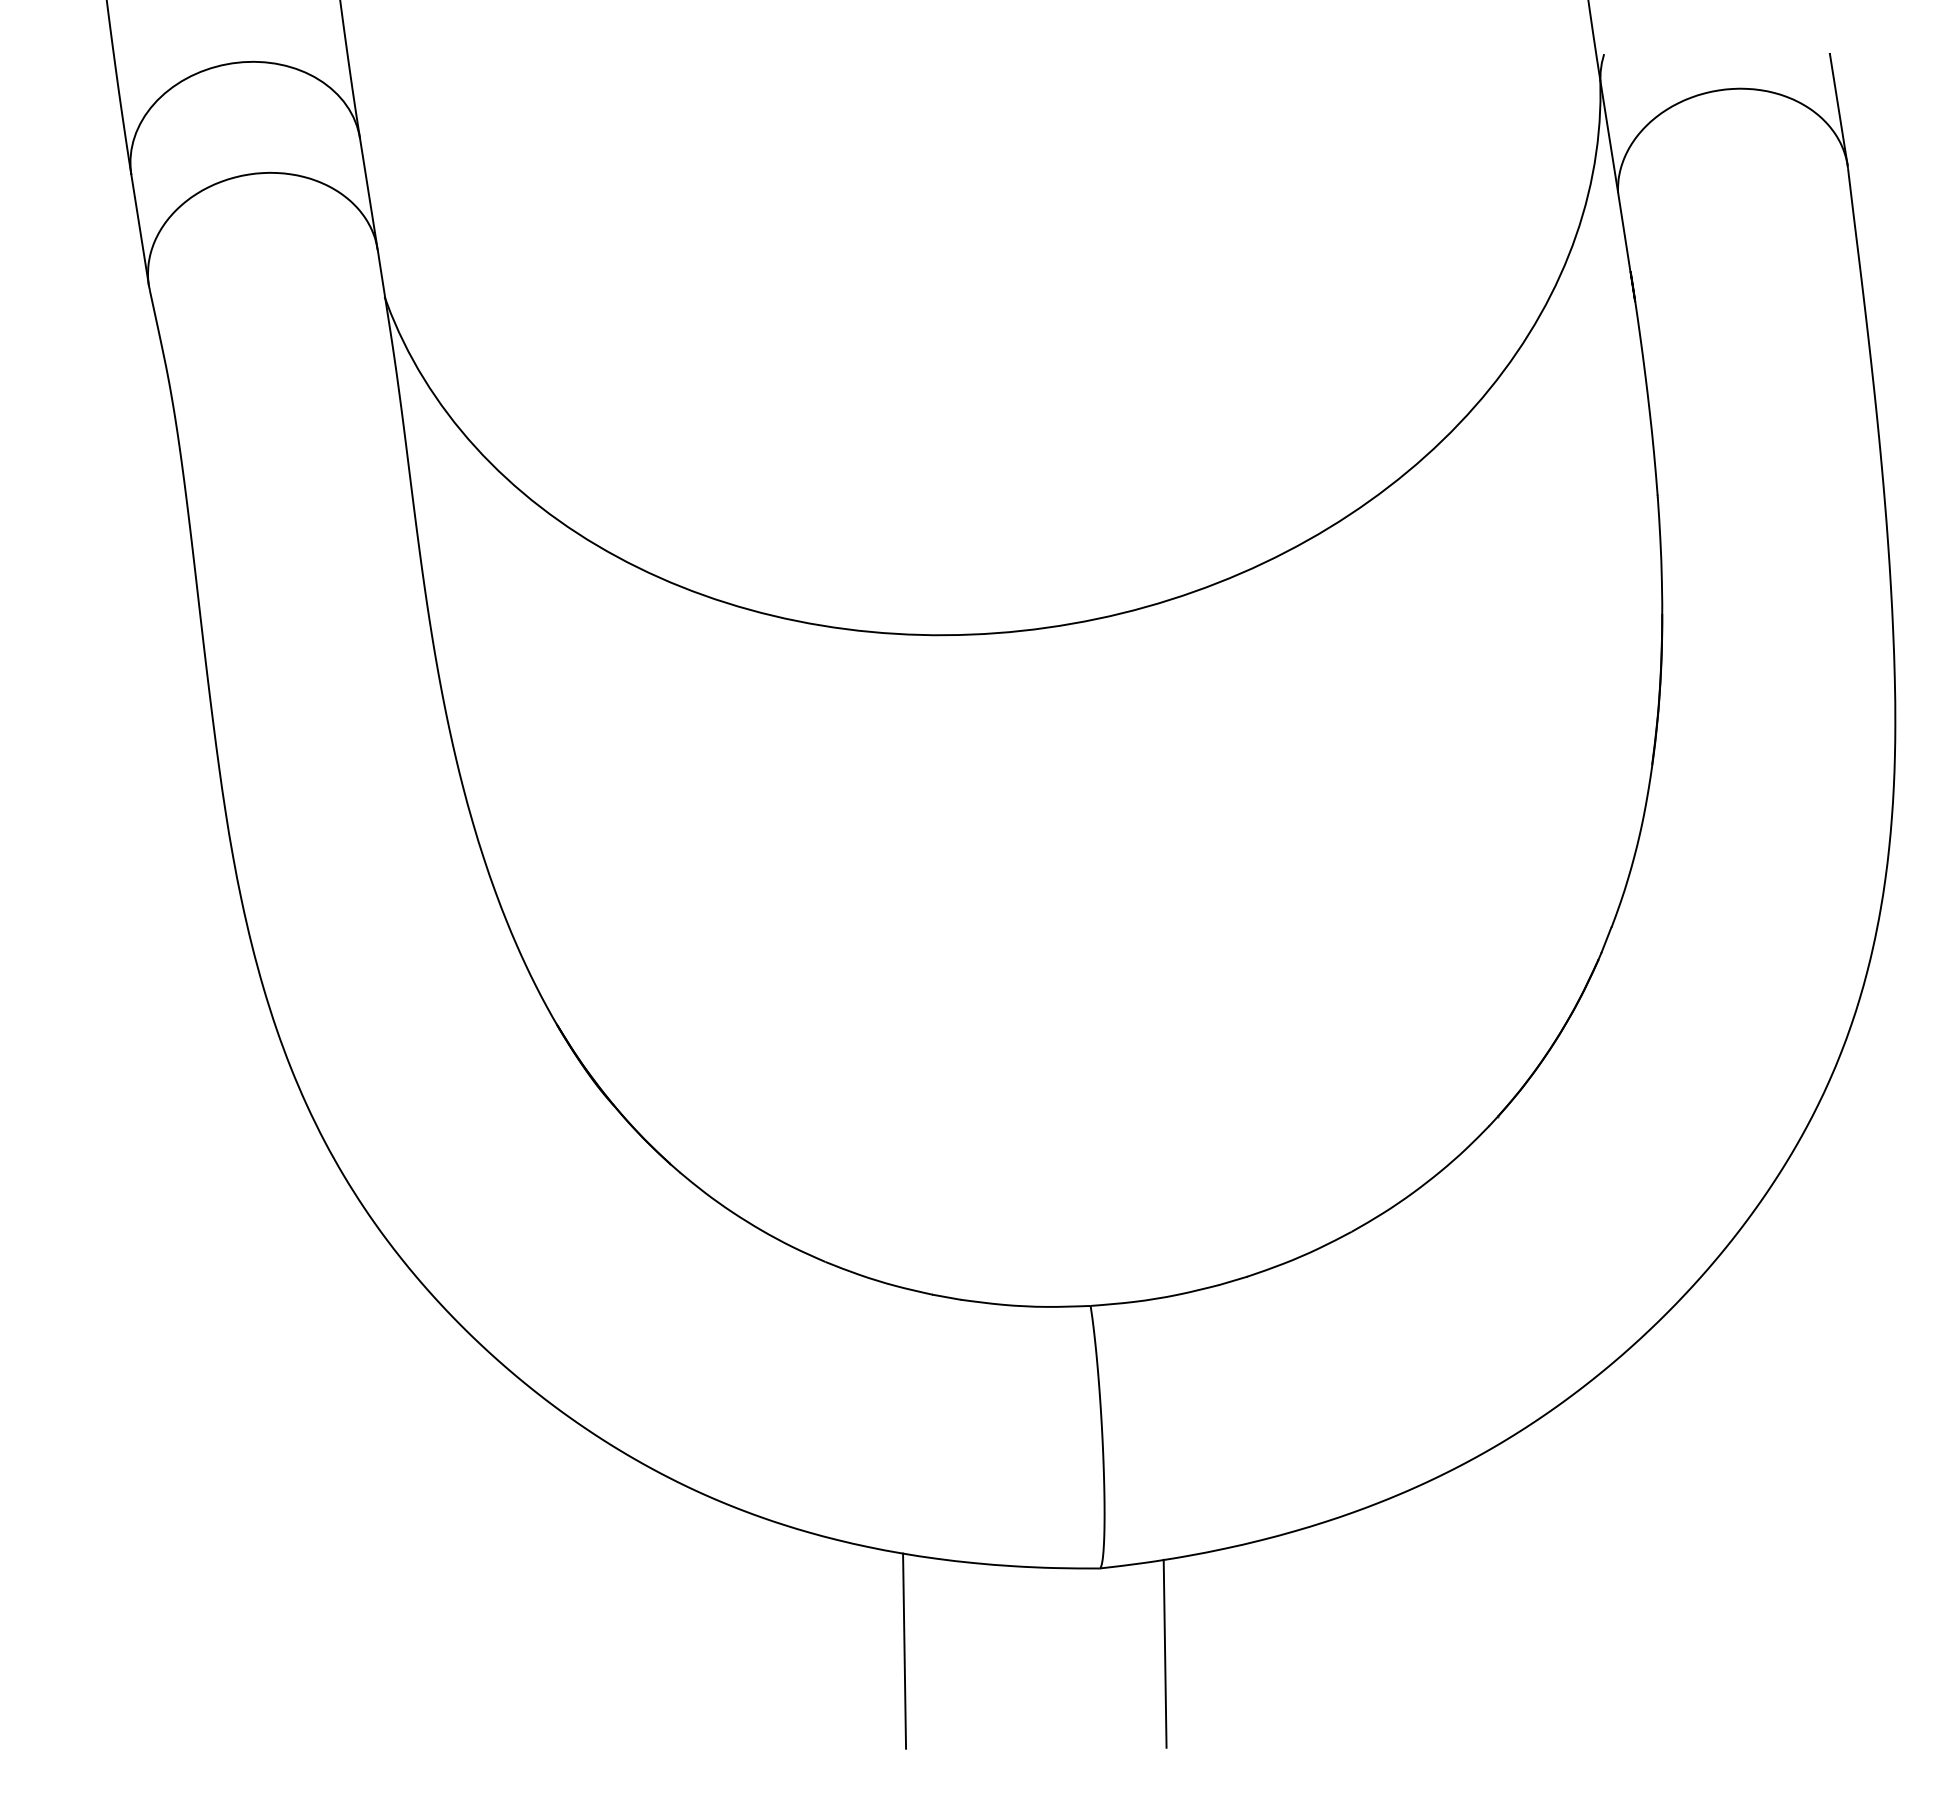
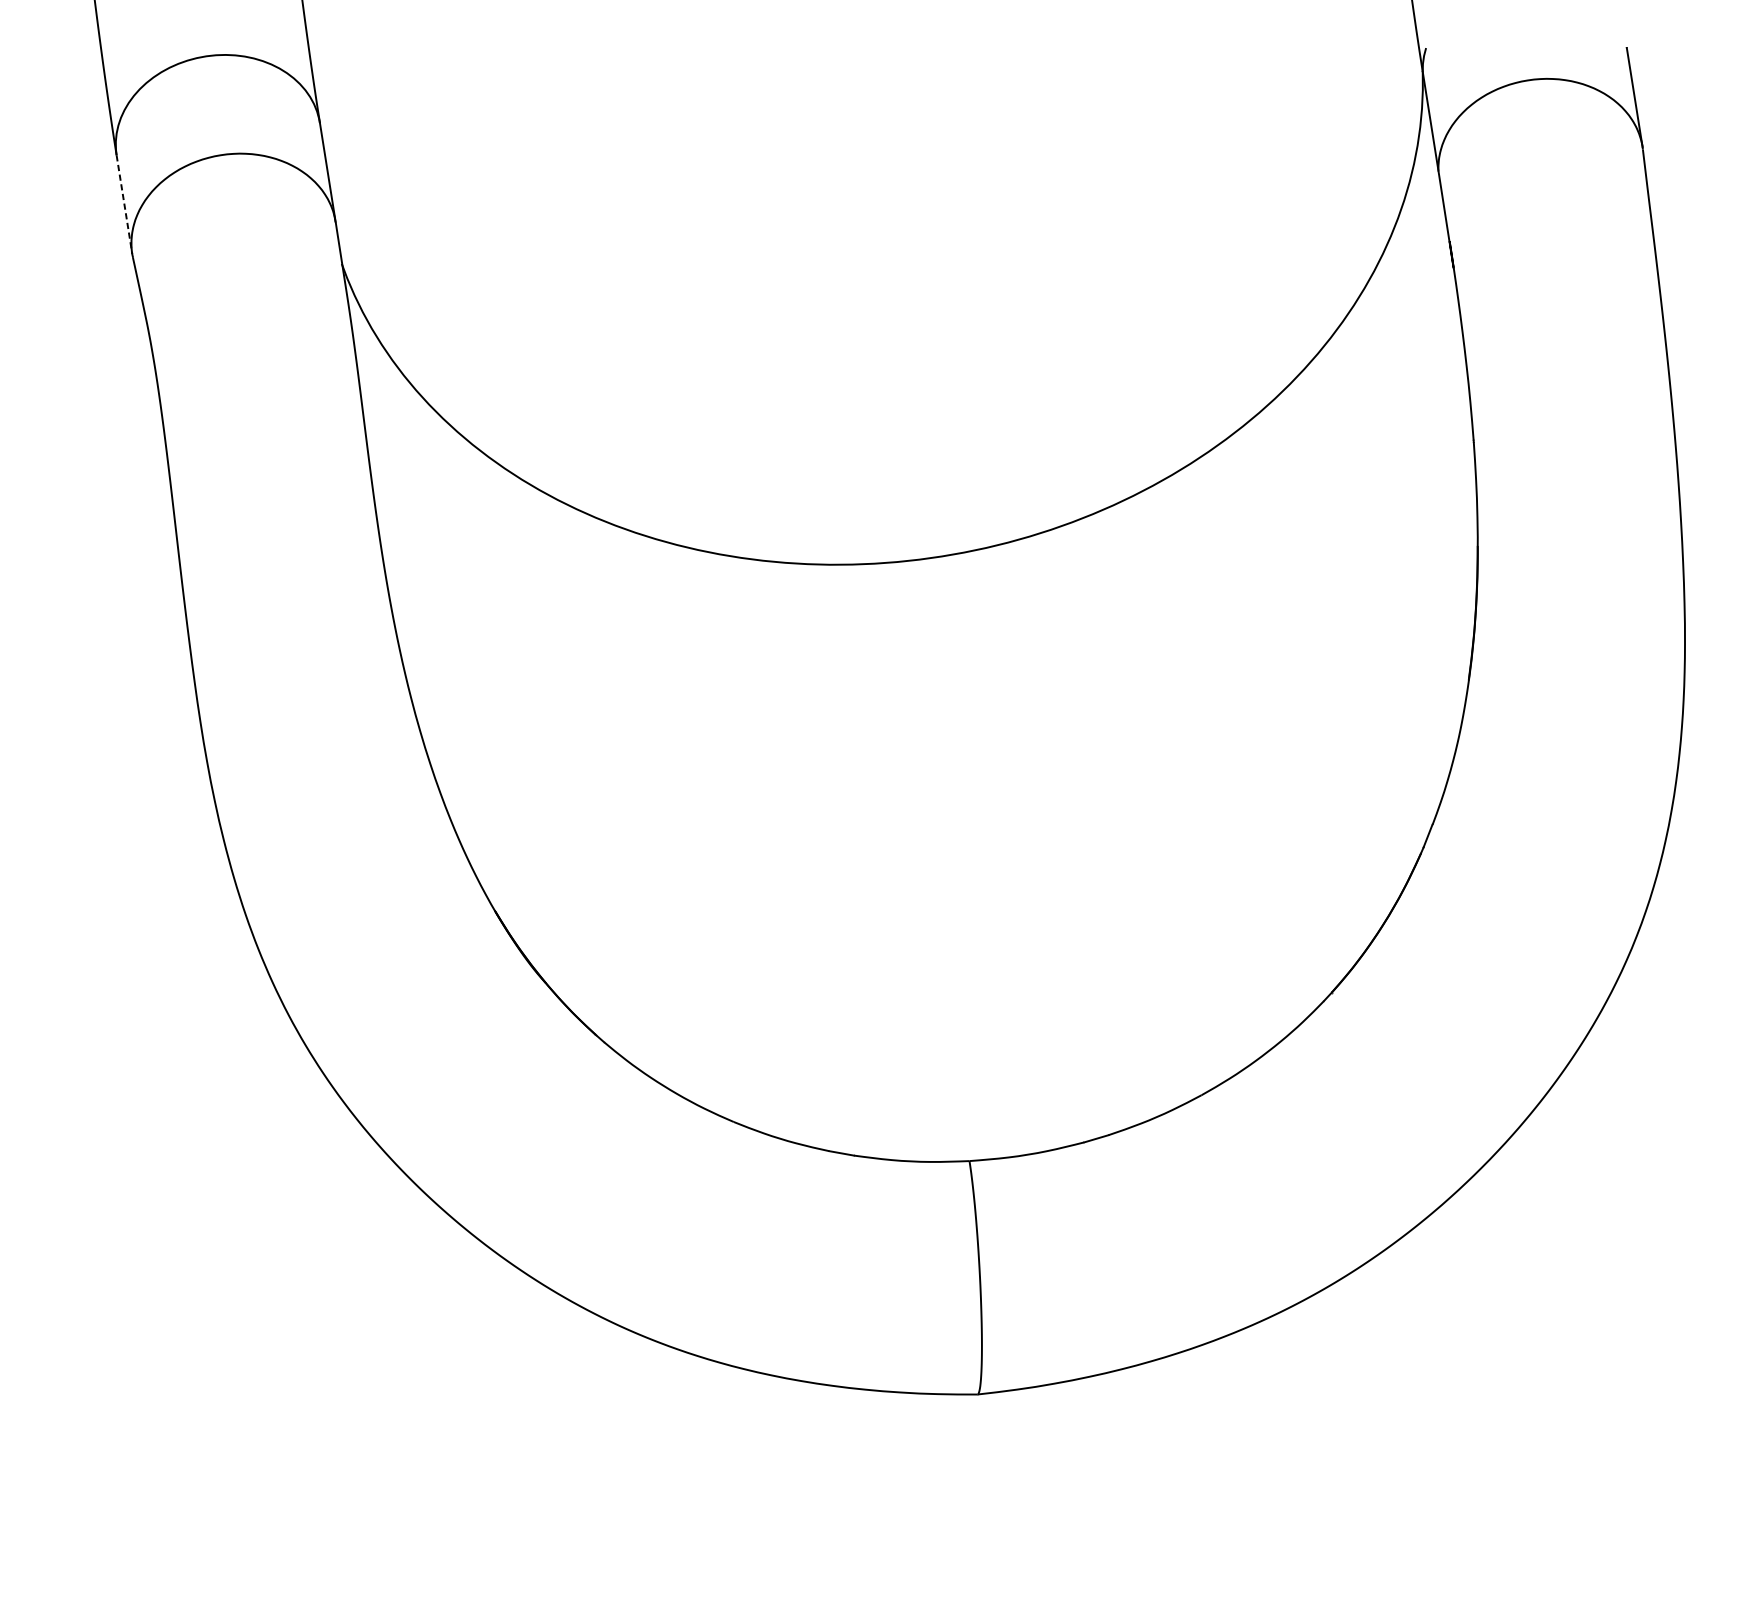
line: (140, 230) -> (124, 204), solid -> dashed
line: (904, 1650) -> (804, 1467), removed
line: (1164, 1653) -> (1035, 1470), removed

